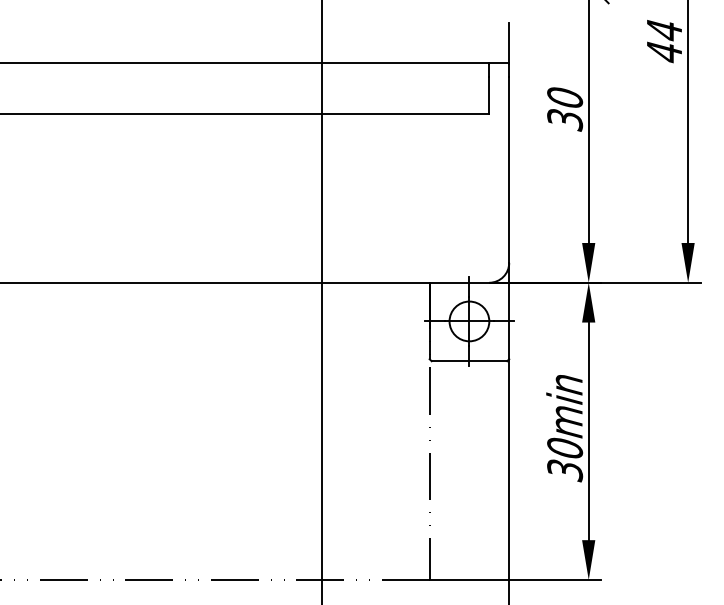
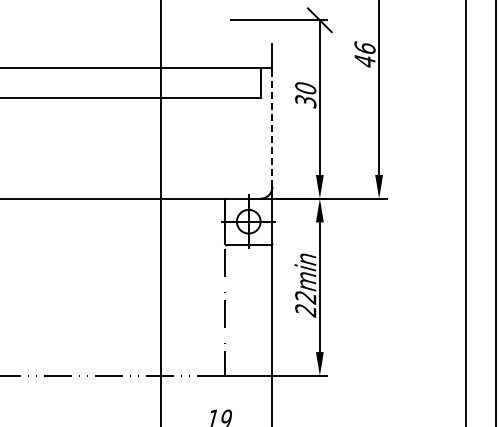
text: (663, 29) -> (364, 47), 44 -> 46
line: (509, 170) -> (272, 131), solid -> dashed
text: (564, 460) -> (305, 304), 30min -> 22min

